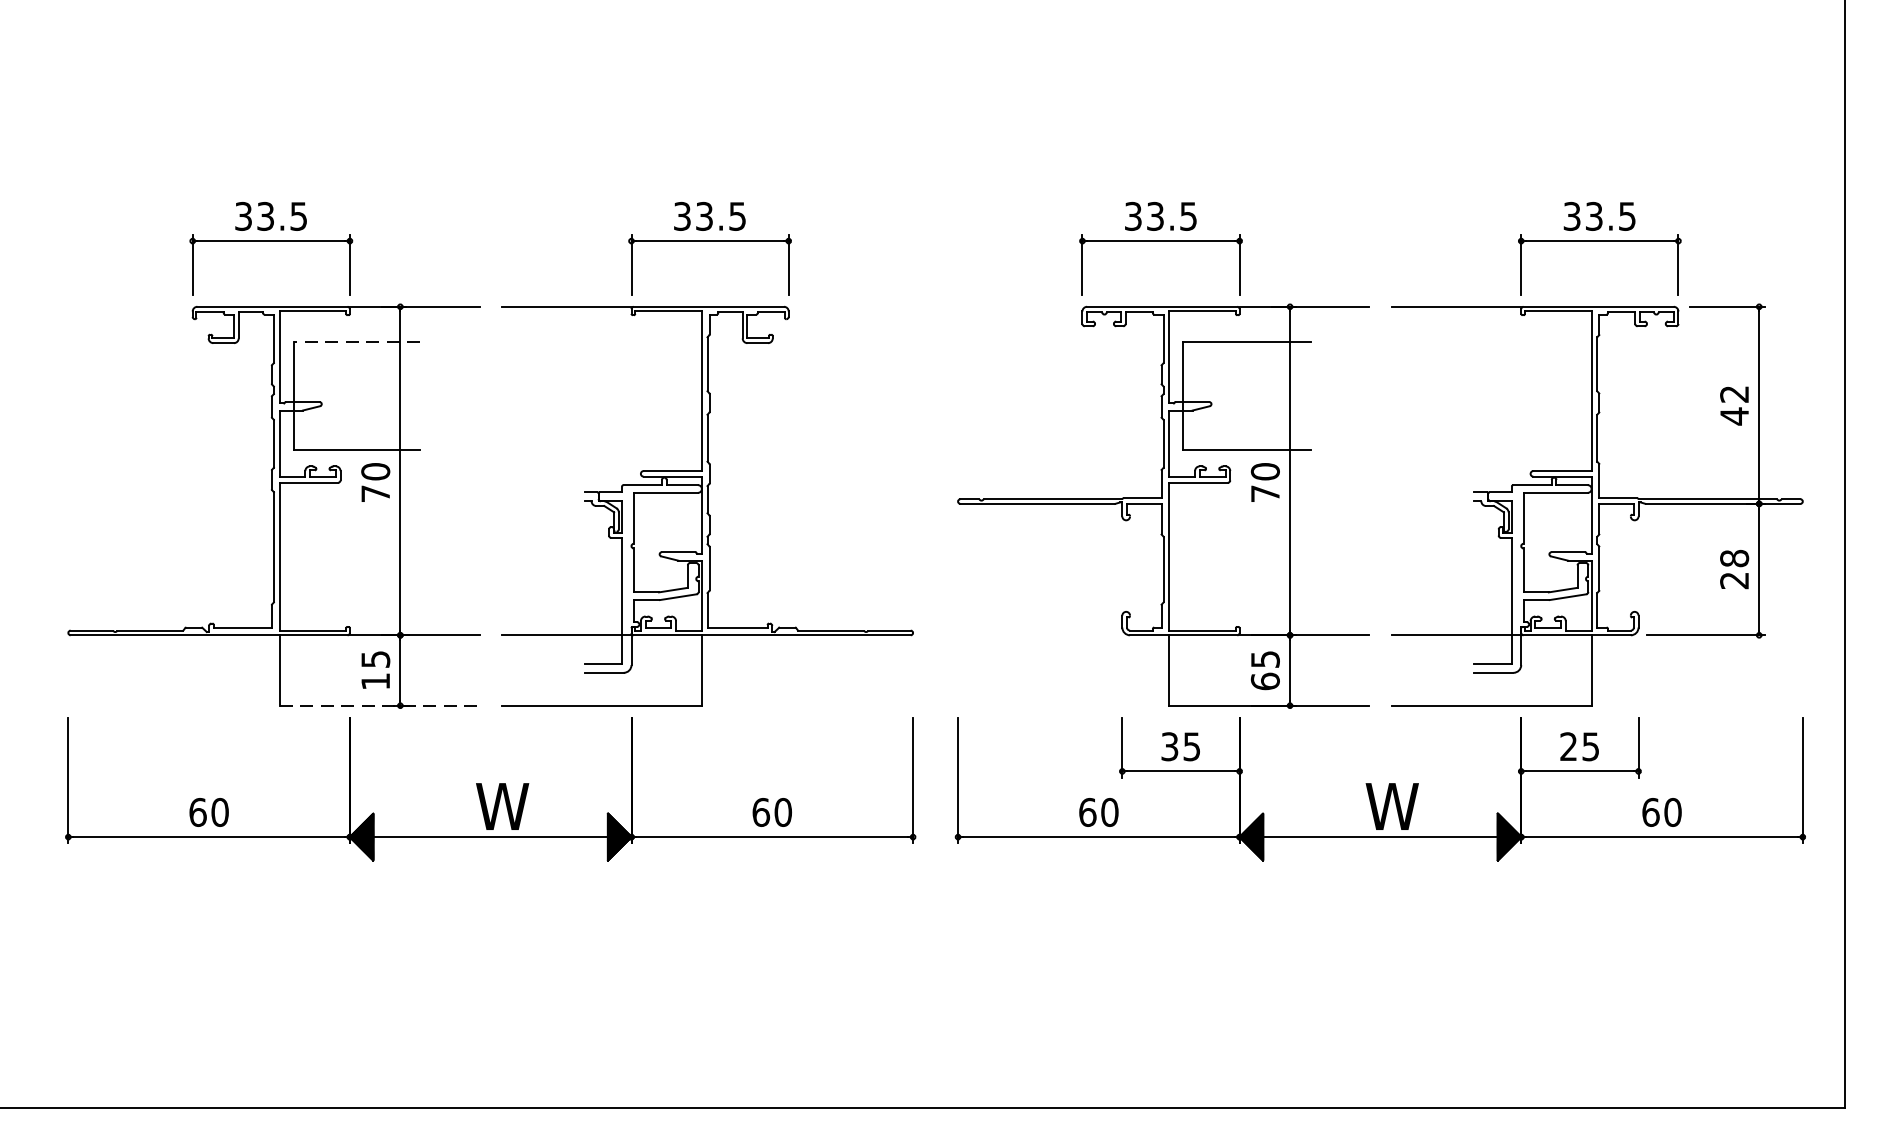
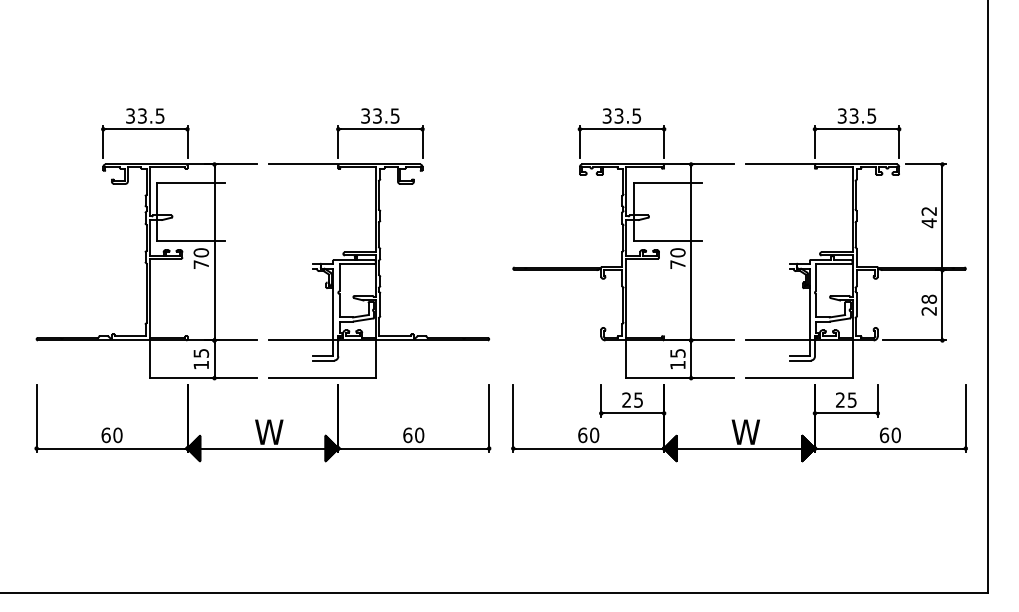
line: (357, 342) -> (191, 183), dashed -> solid
text: (1264, 680) -> (677, 364), 65 -> 15
line: (379, 706) -> (203, 378), dashed -> solid
text: (1169, 745) -> (626, 399), 35 -> 25

